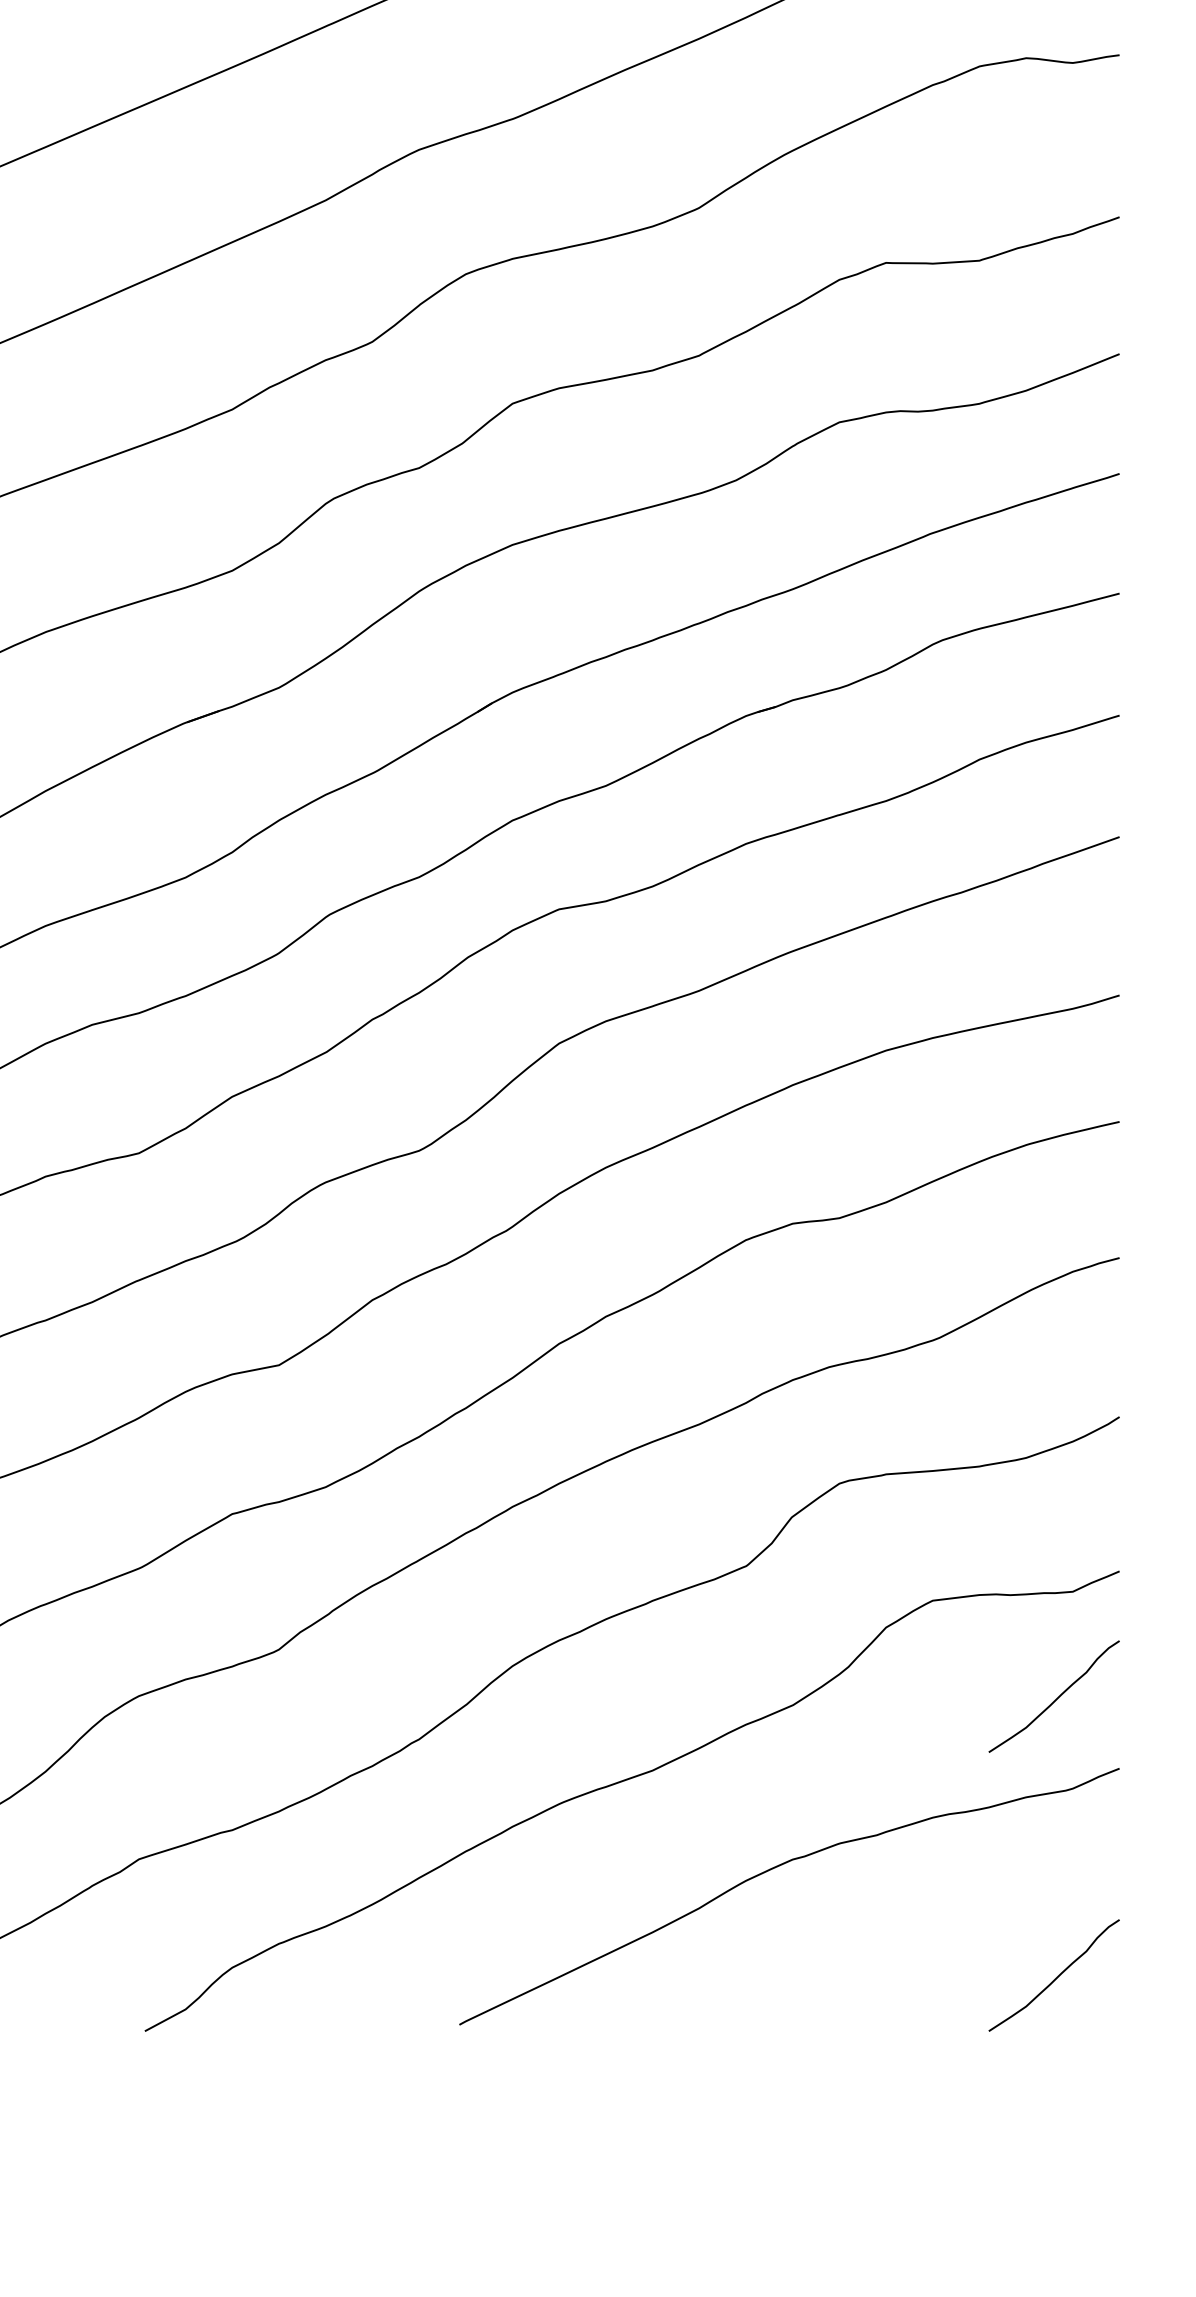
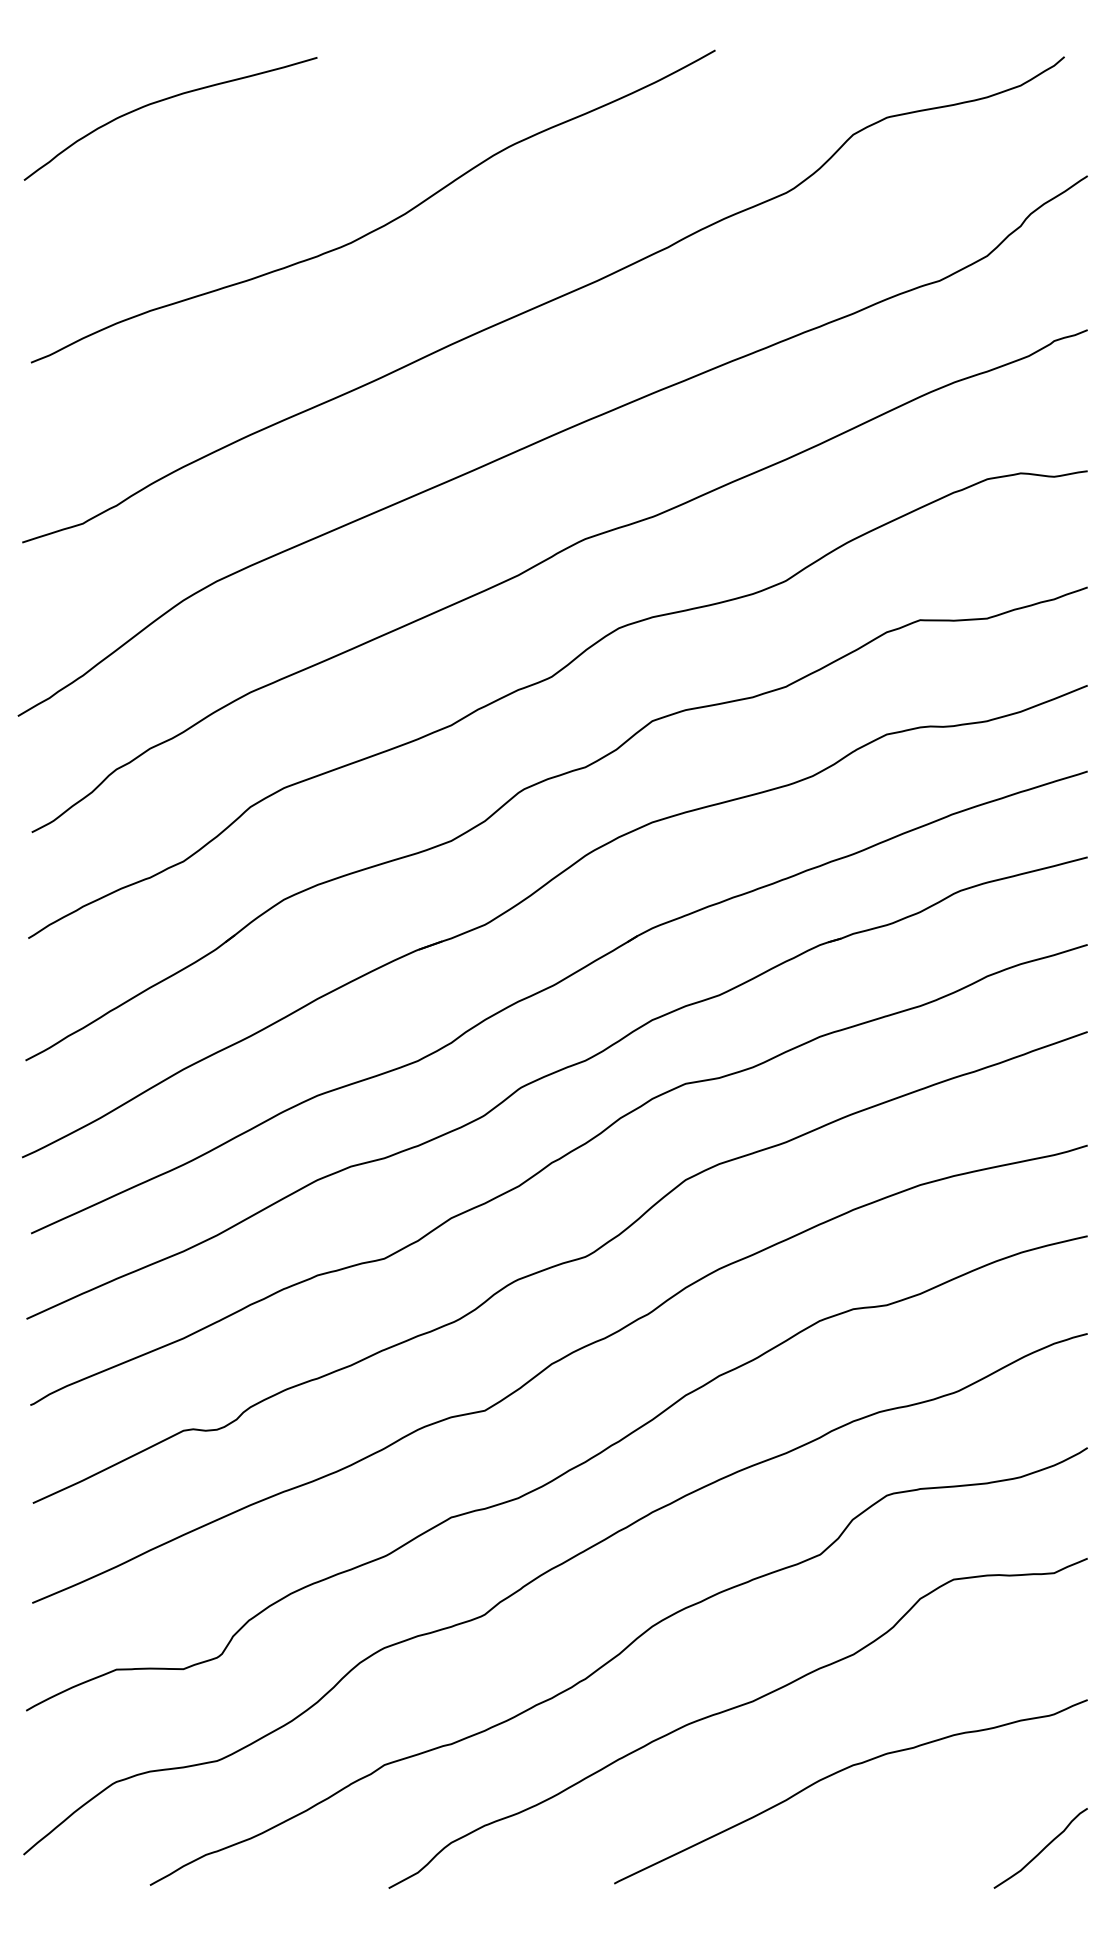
curve: (1053, 1699) -> (1040, 1650), removed

